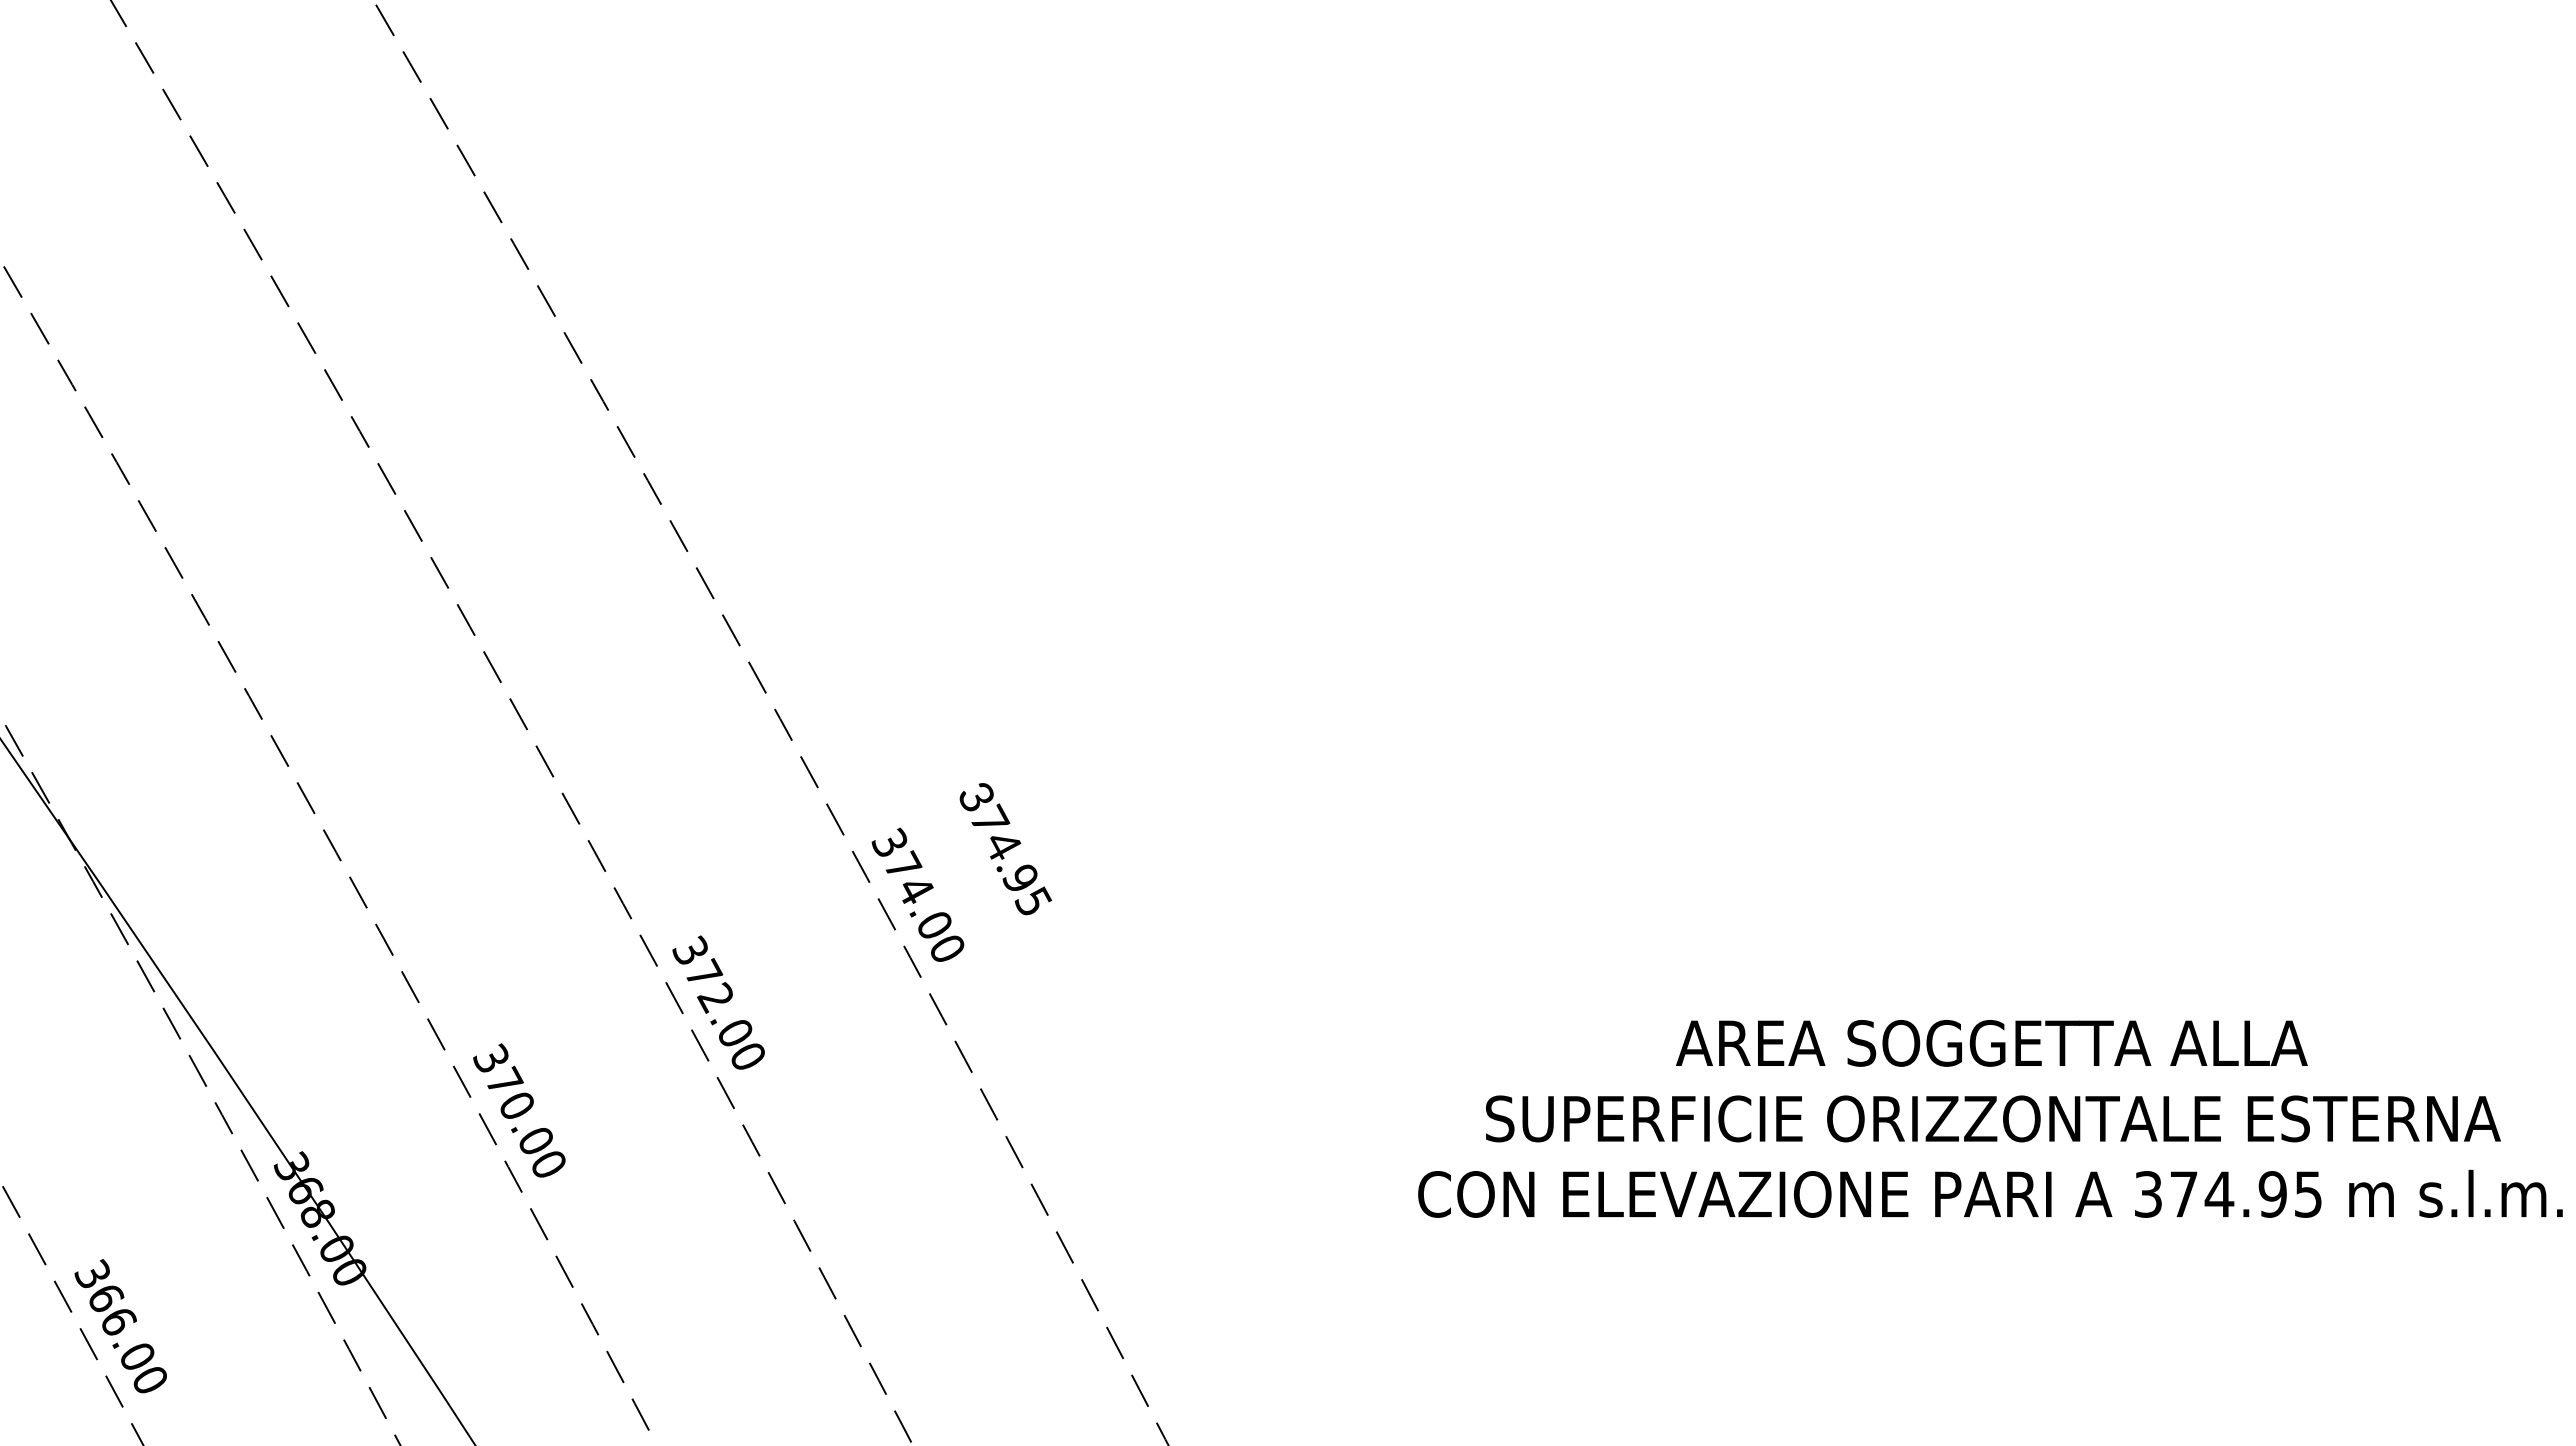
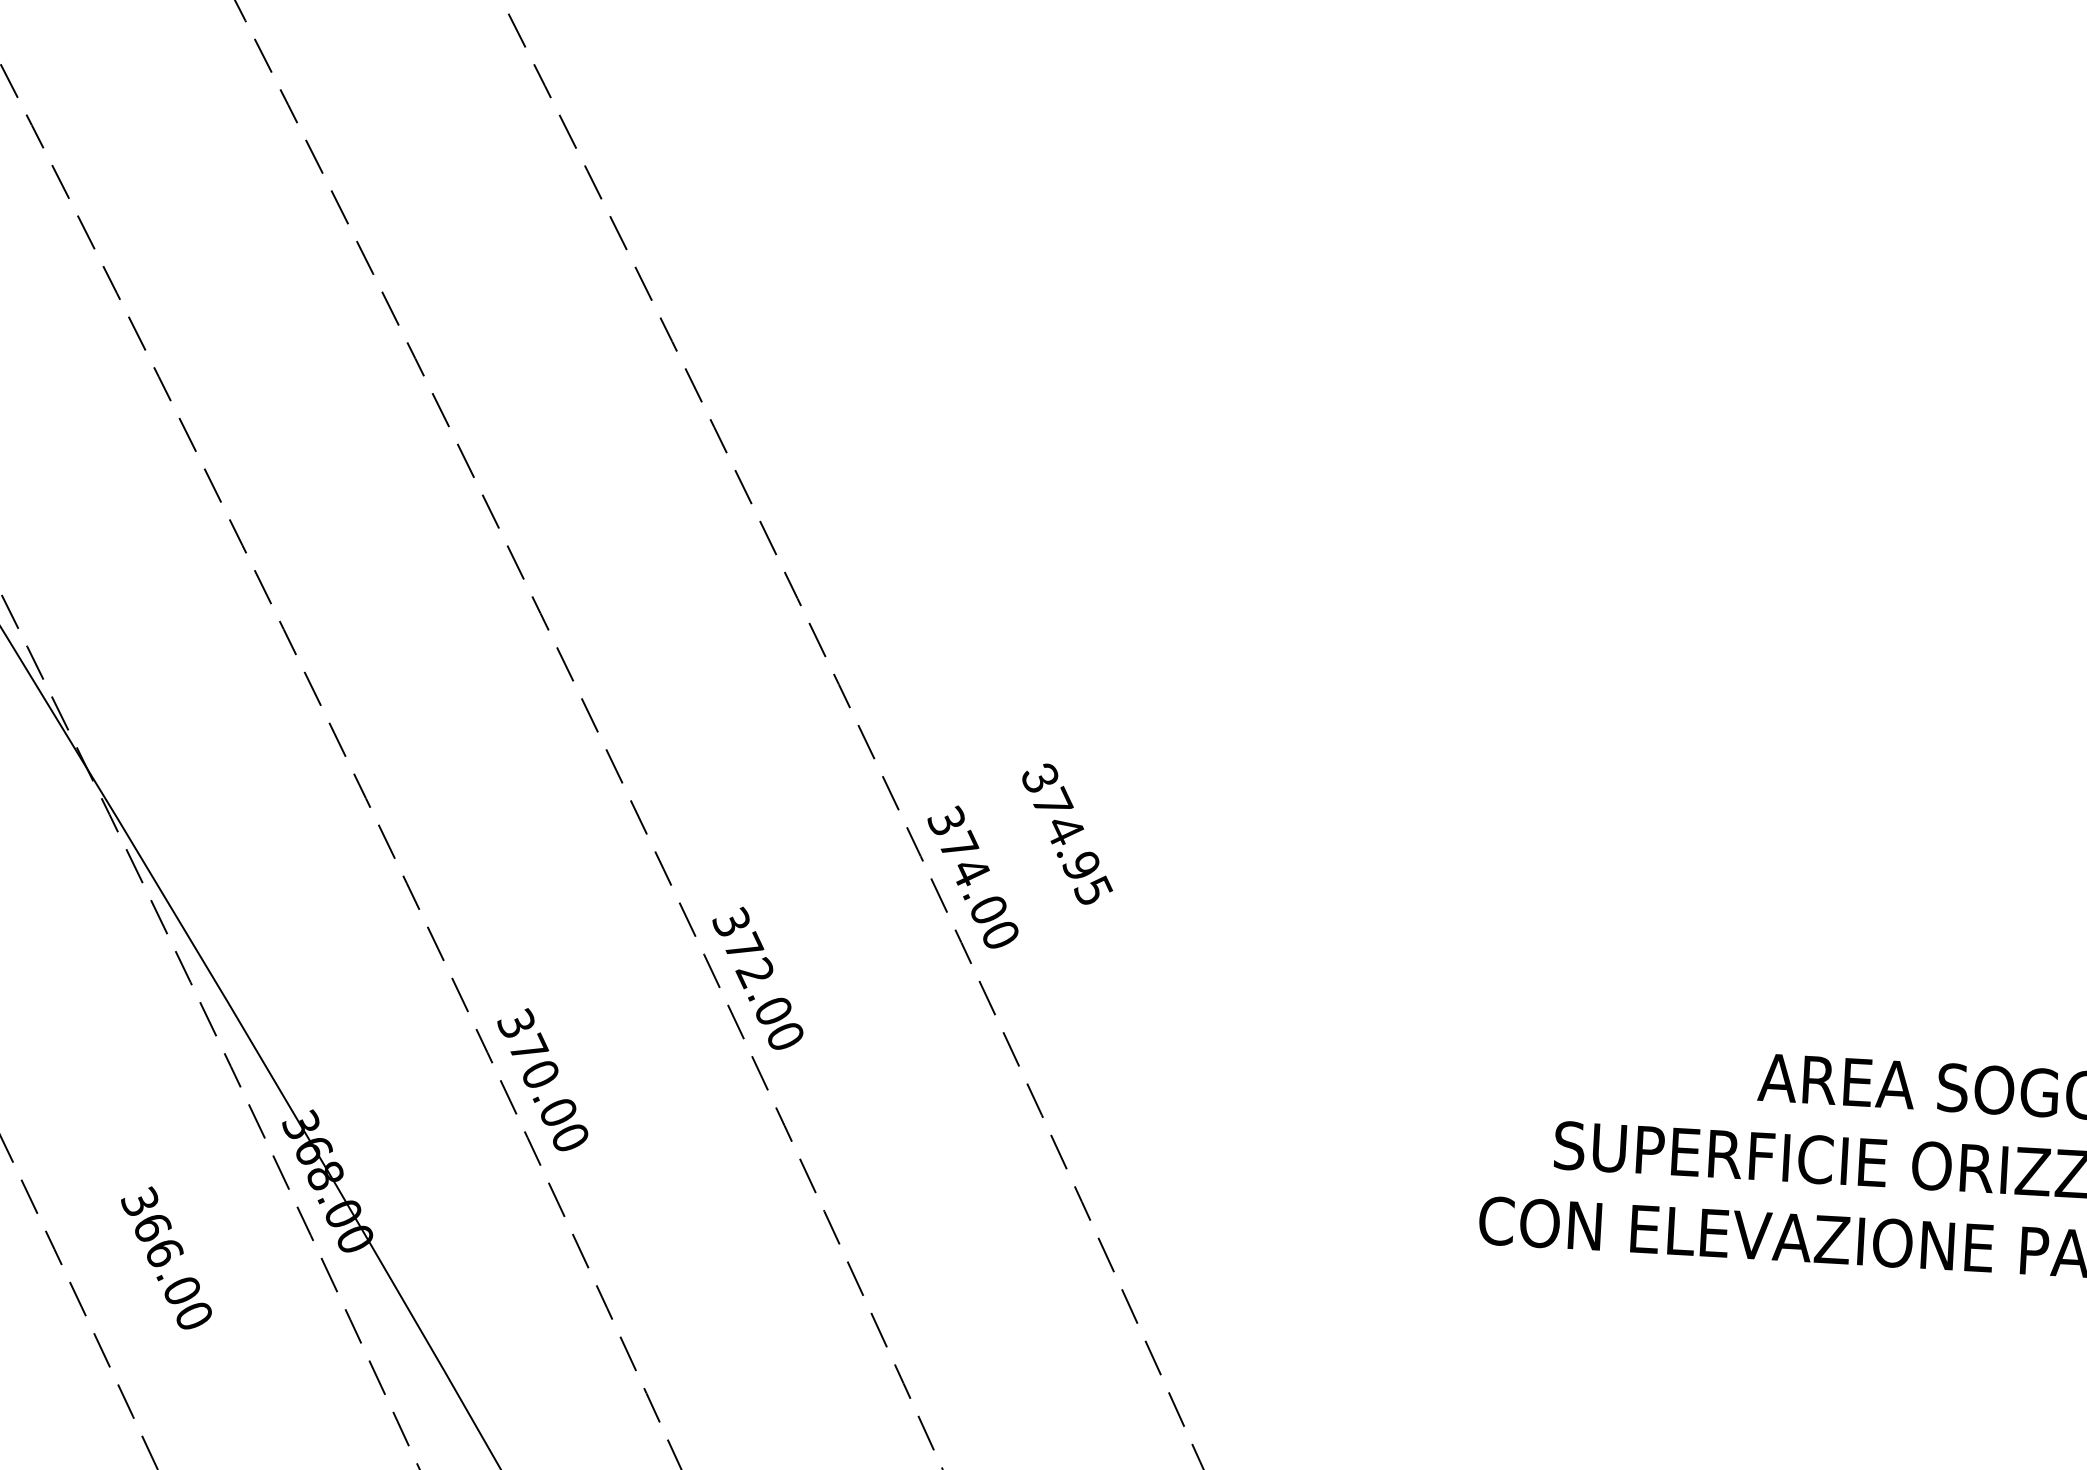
text: (120, 1326) -> (166, 1258), moved

